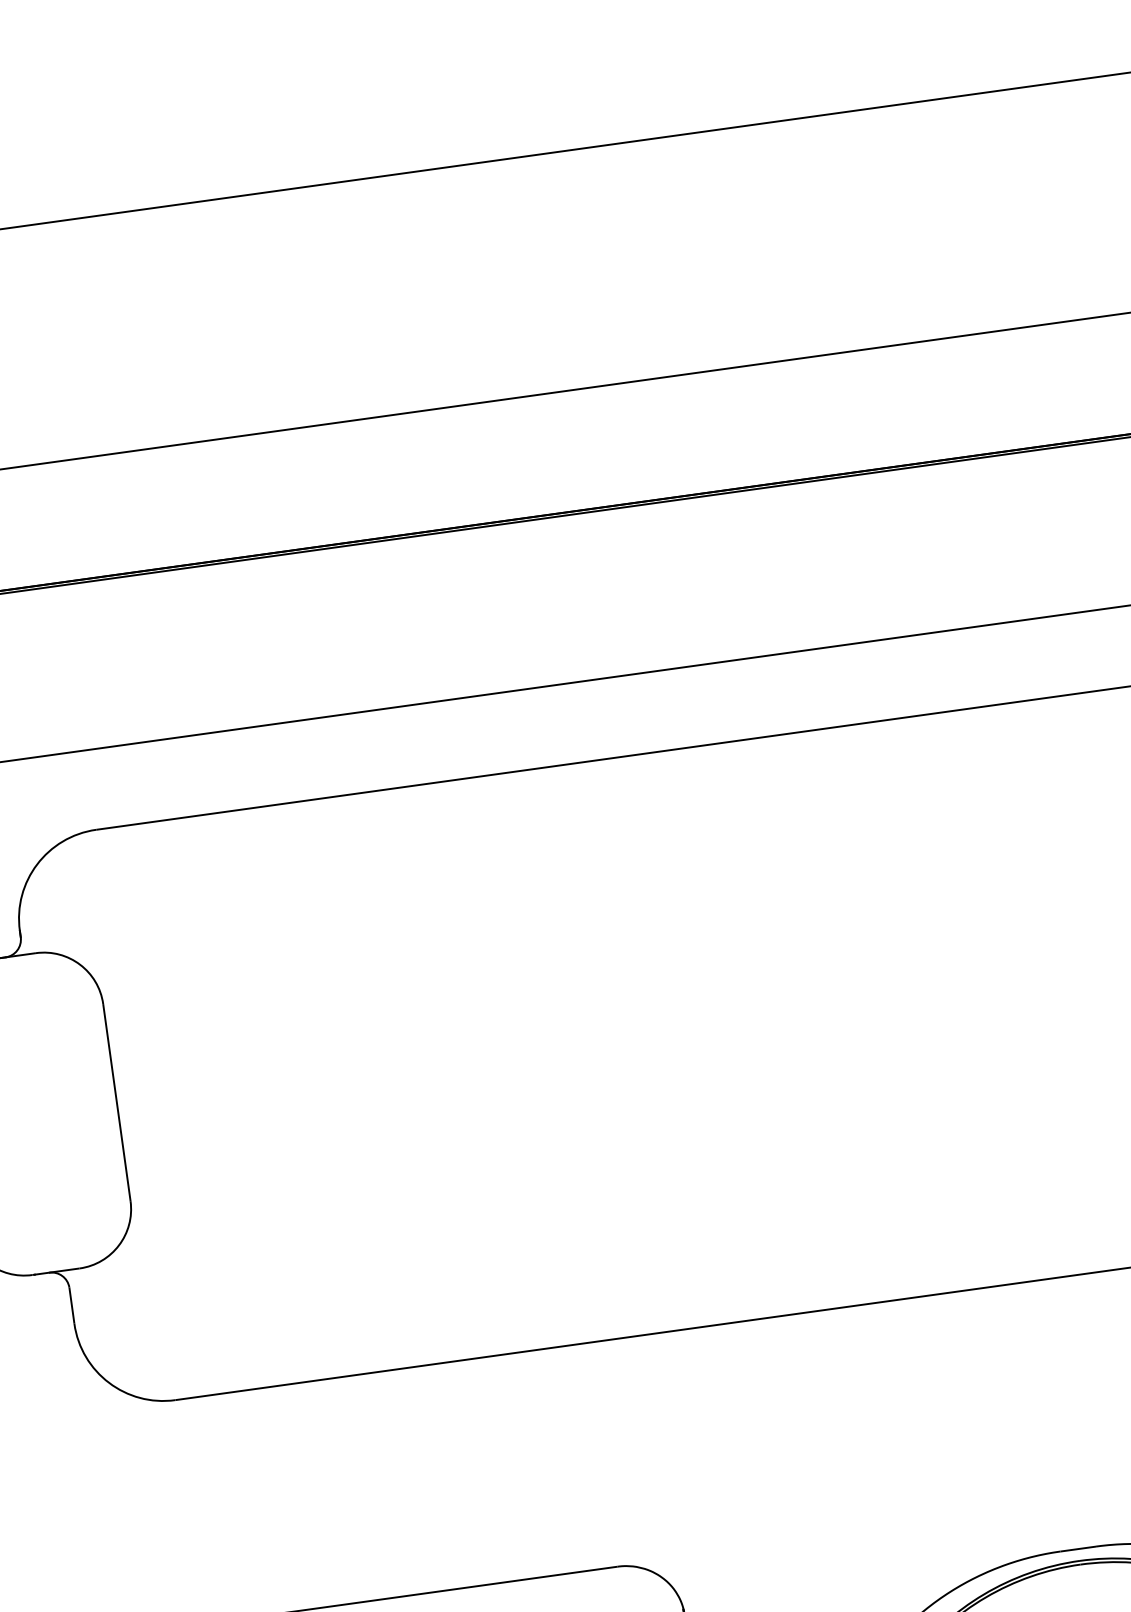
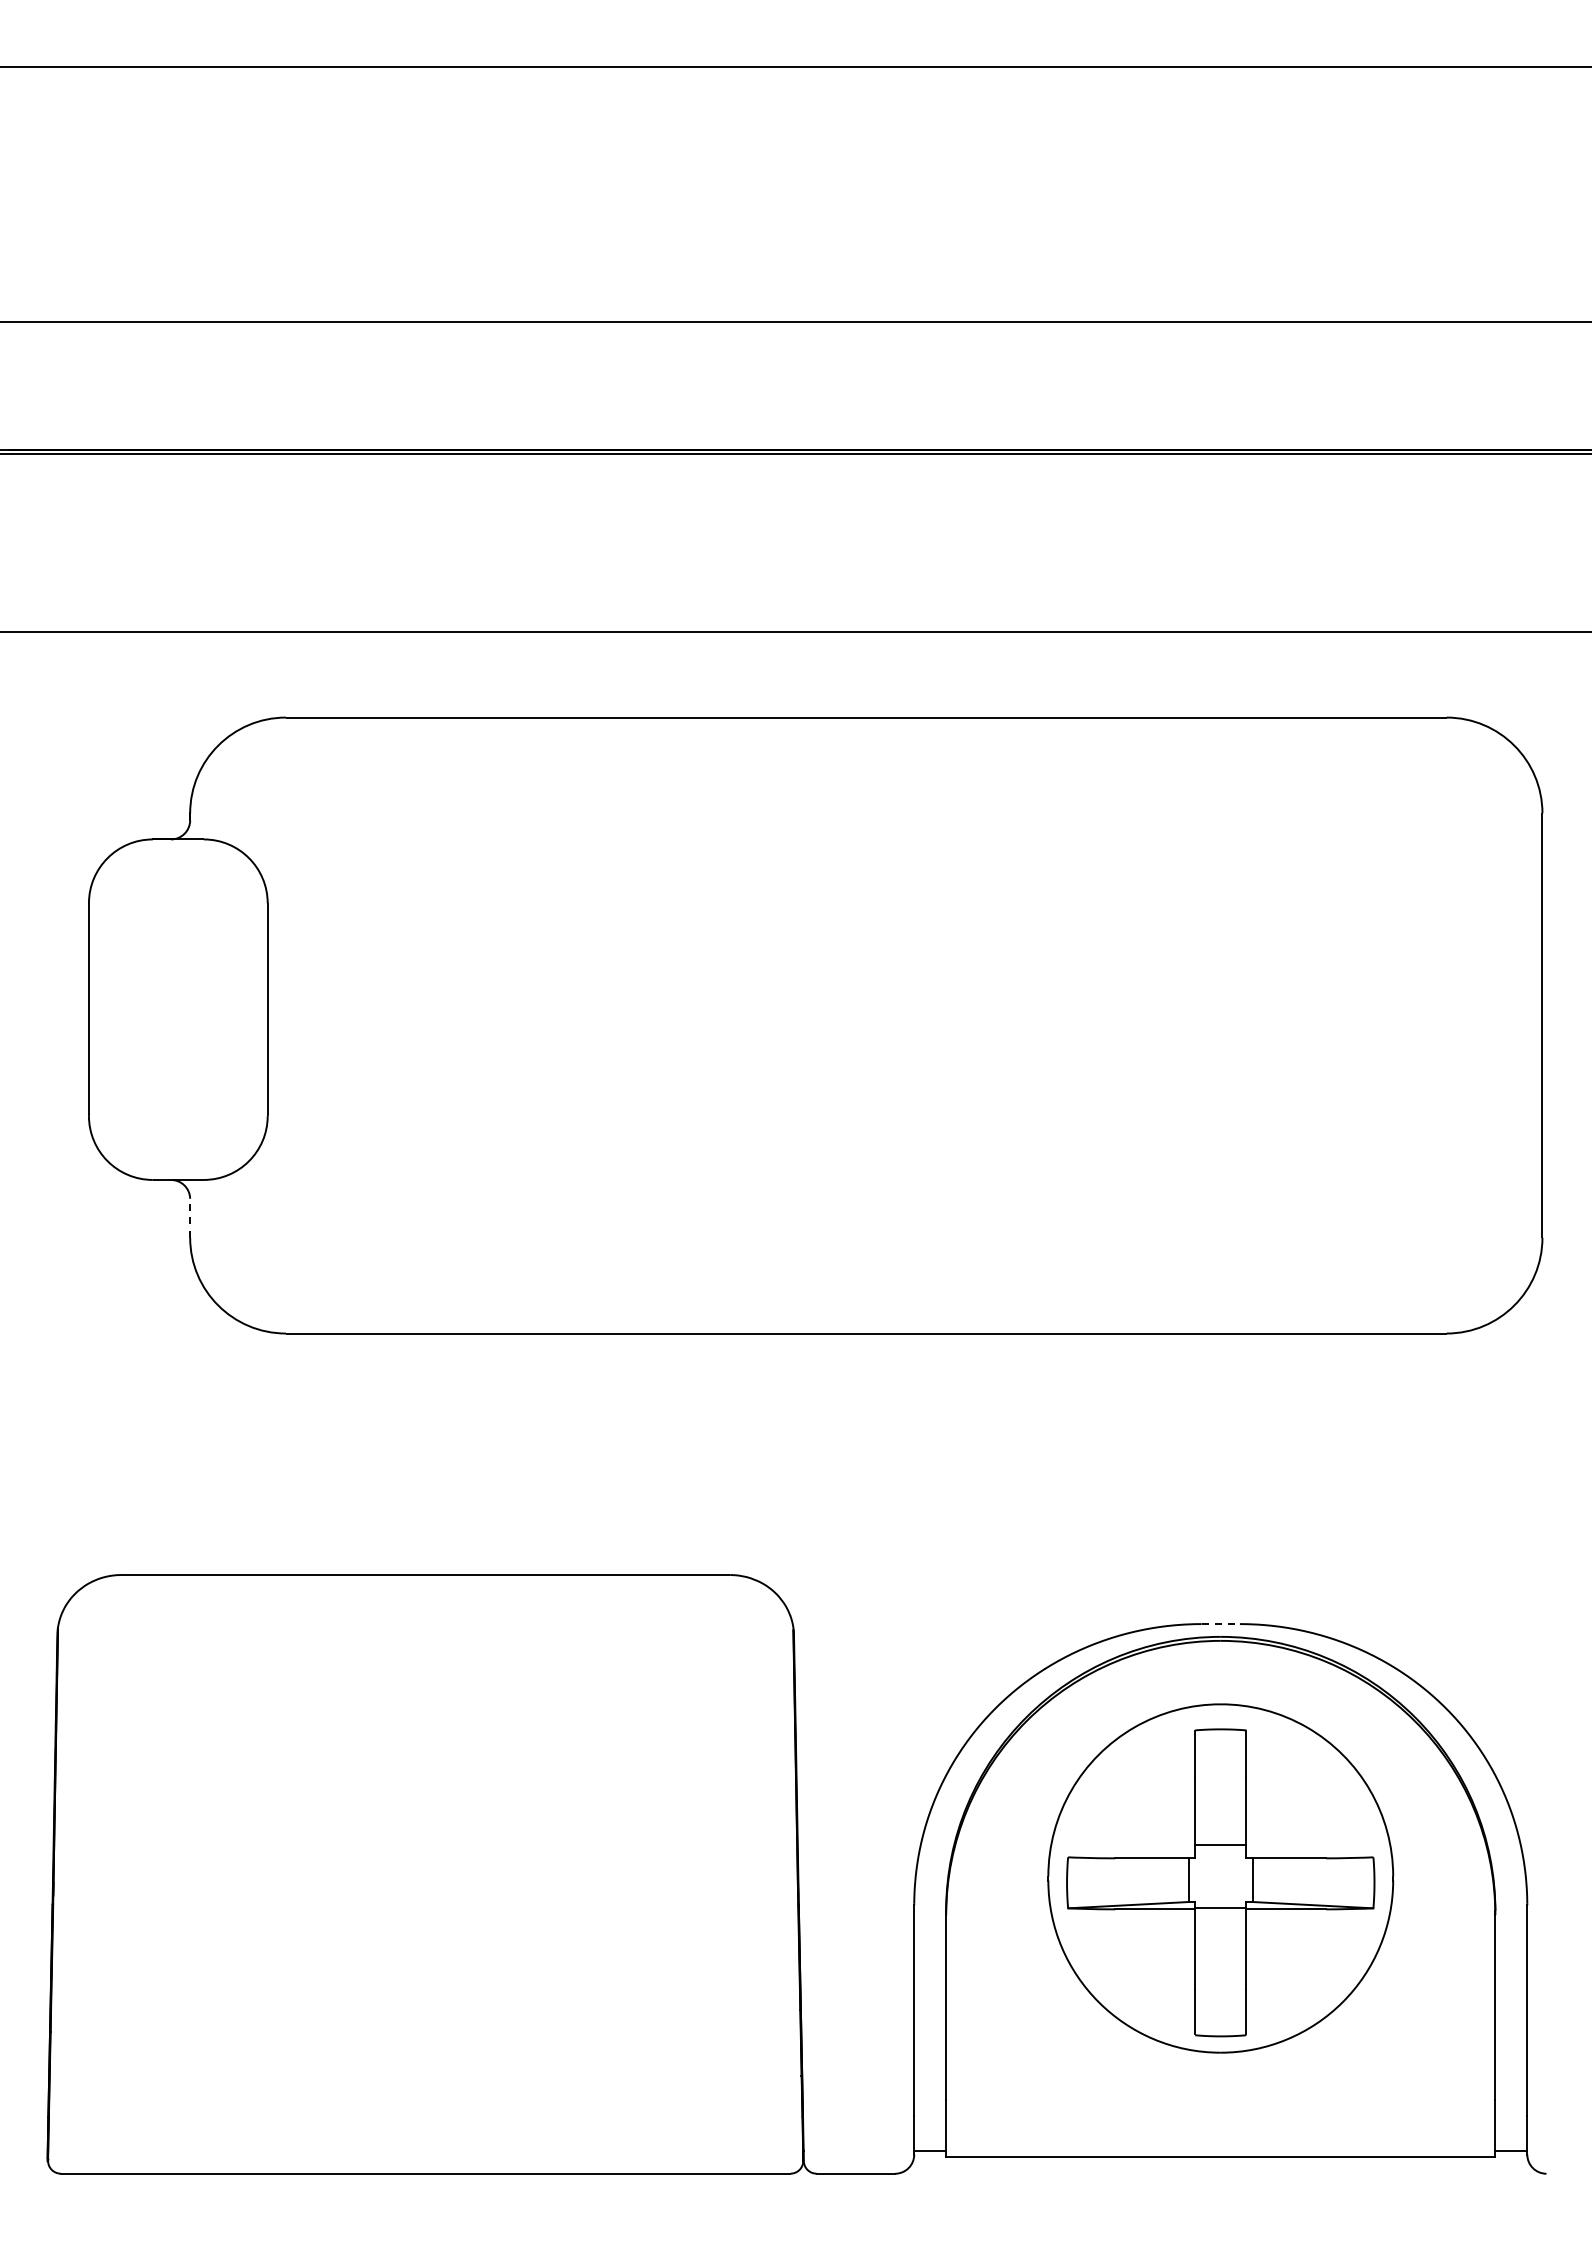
line: (72, 1305) -> (190, 1218), solid -> dashed
line: (1079, 1549) -> (1221, 1624), solid -> dashed

